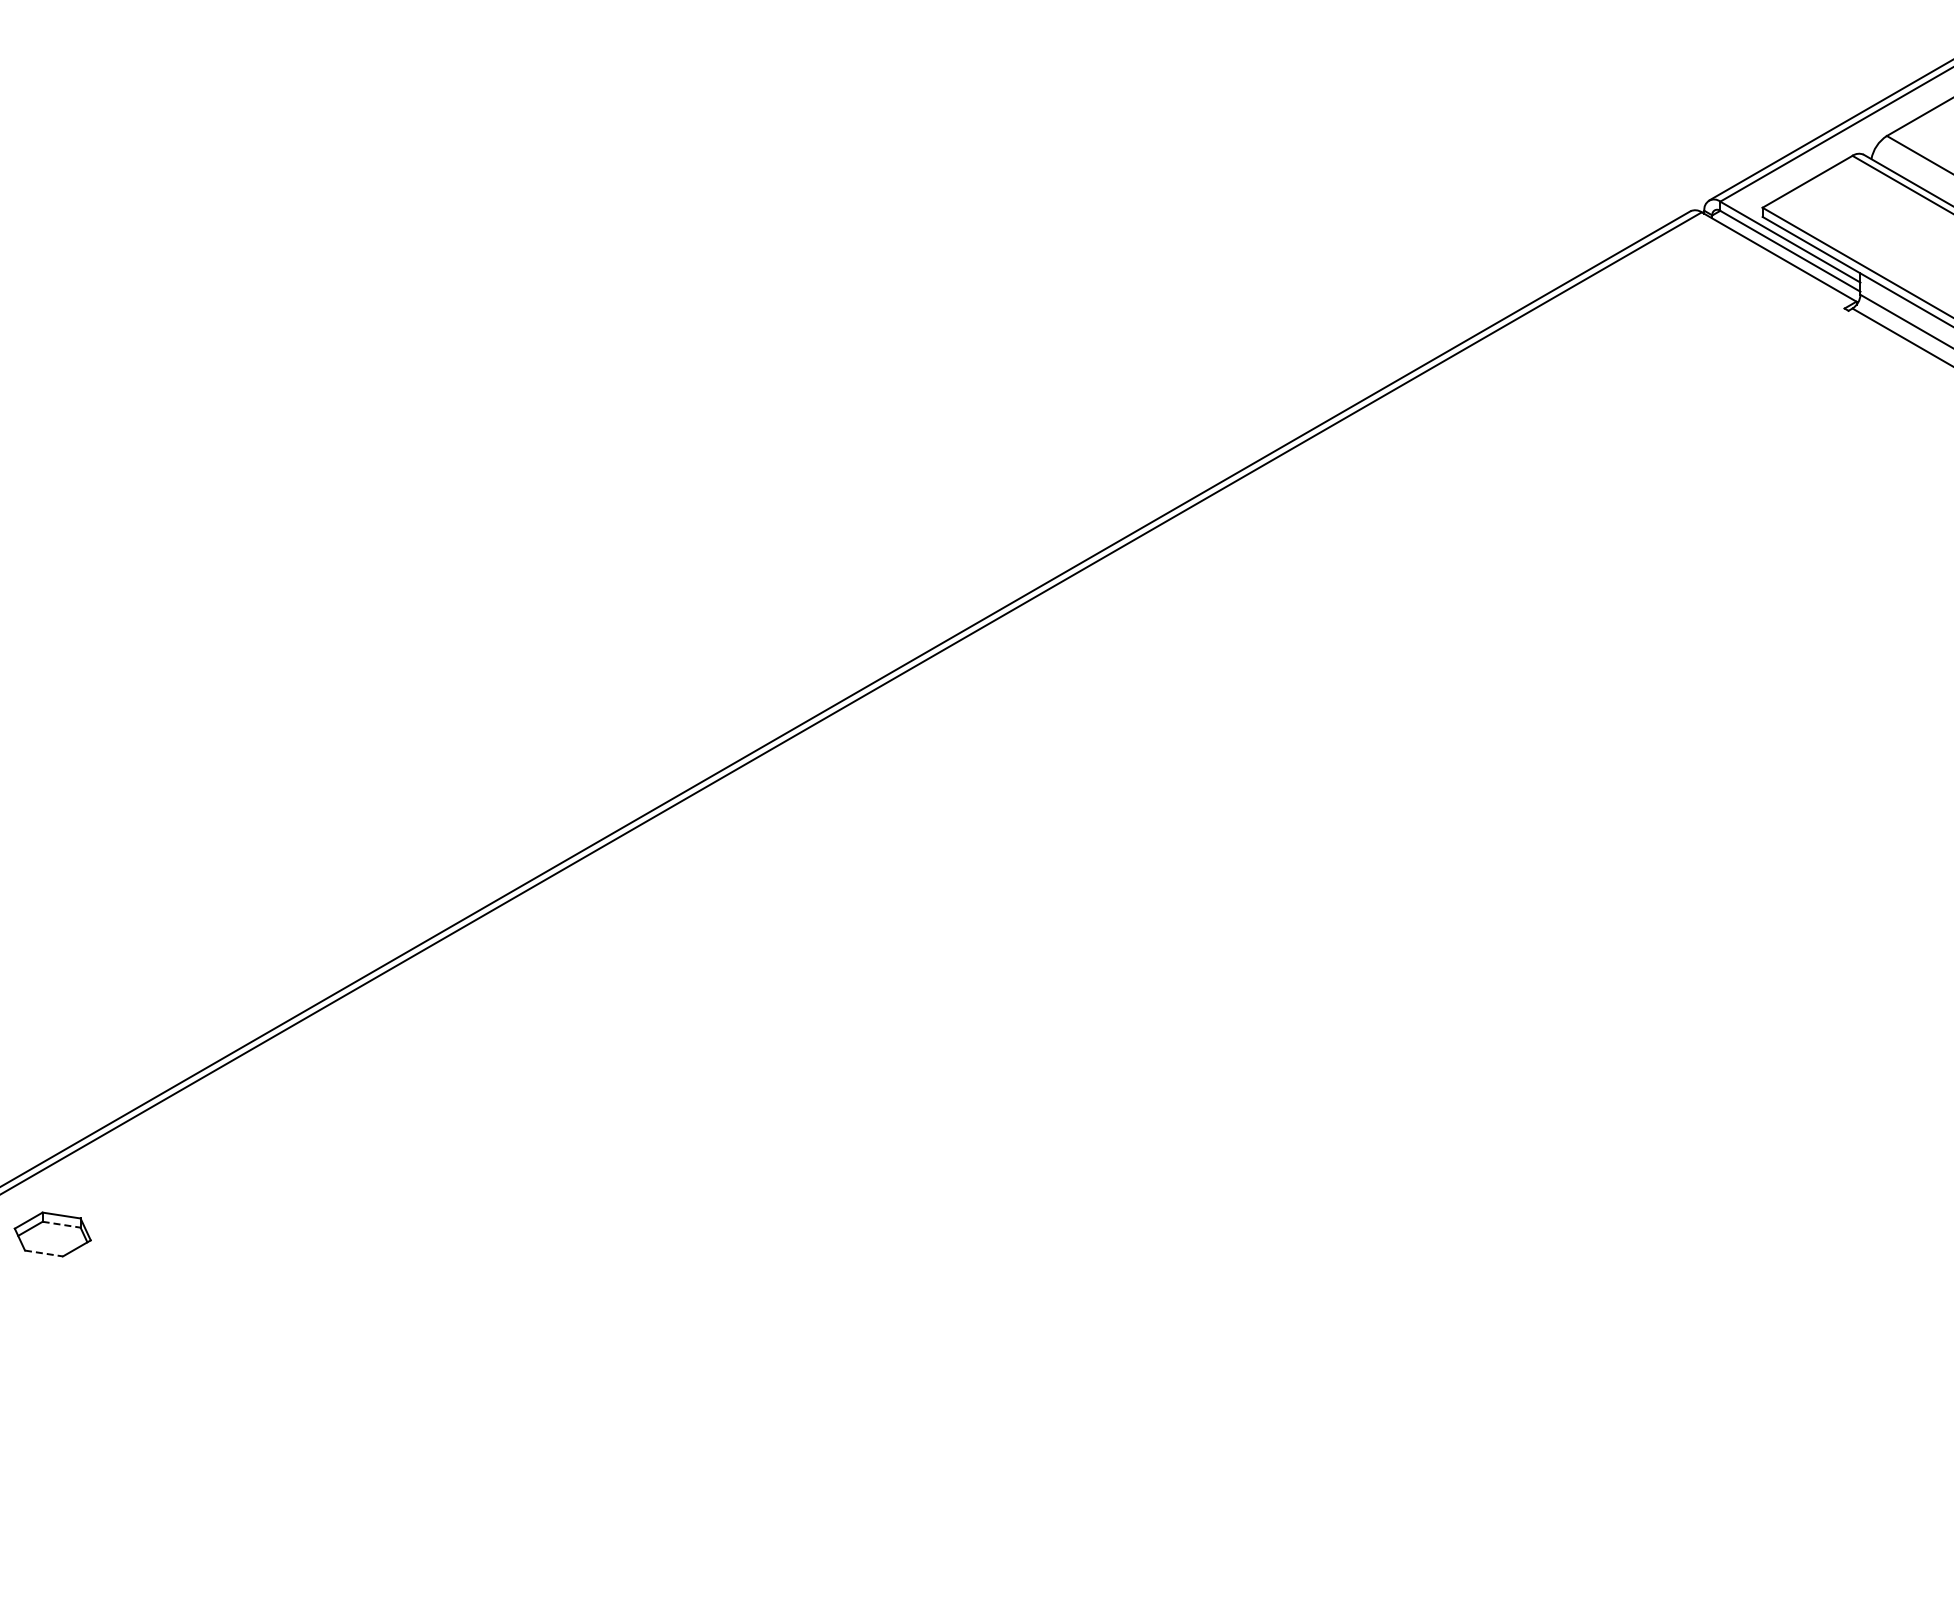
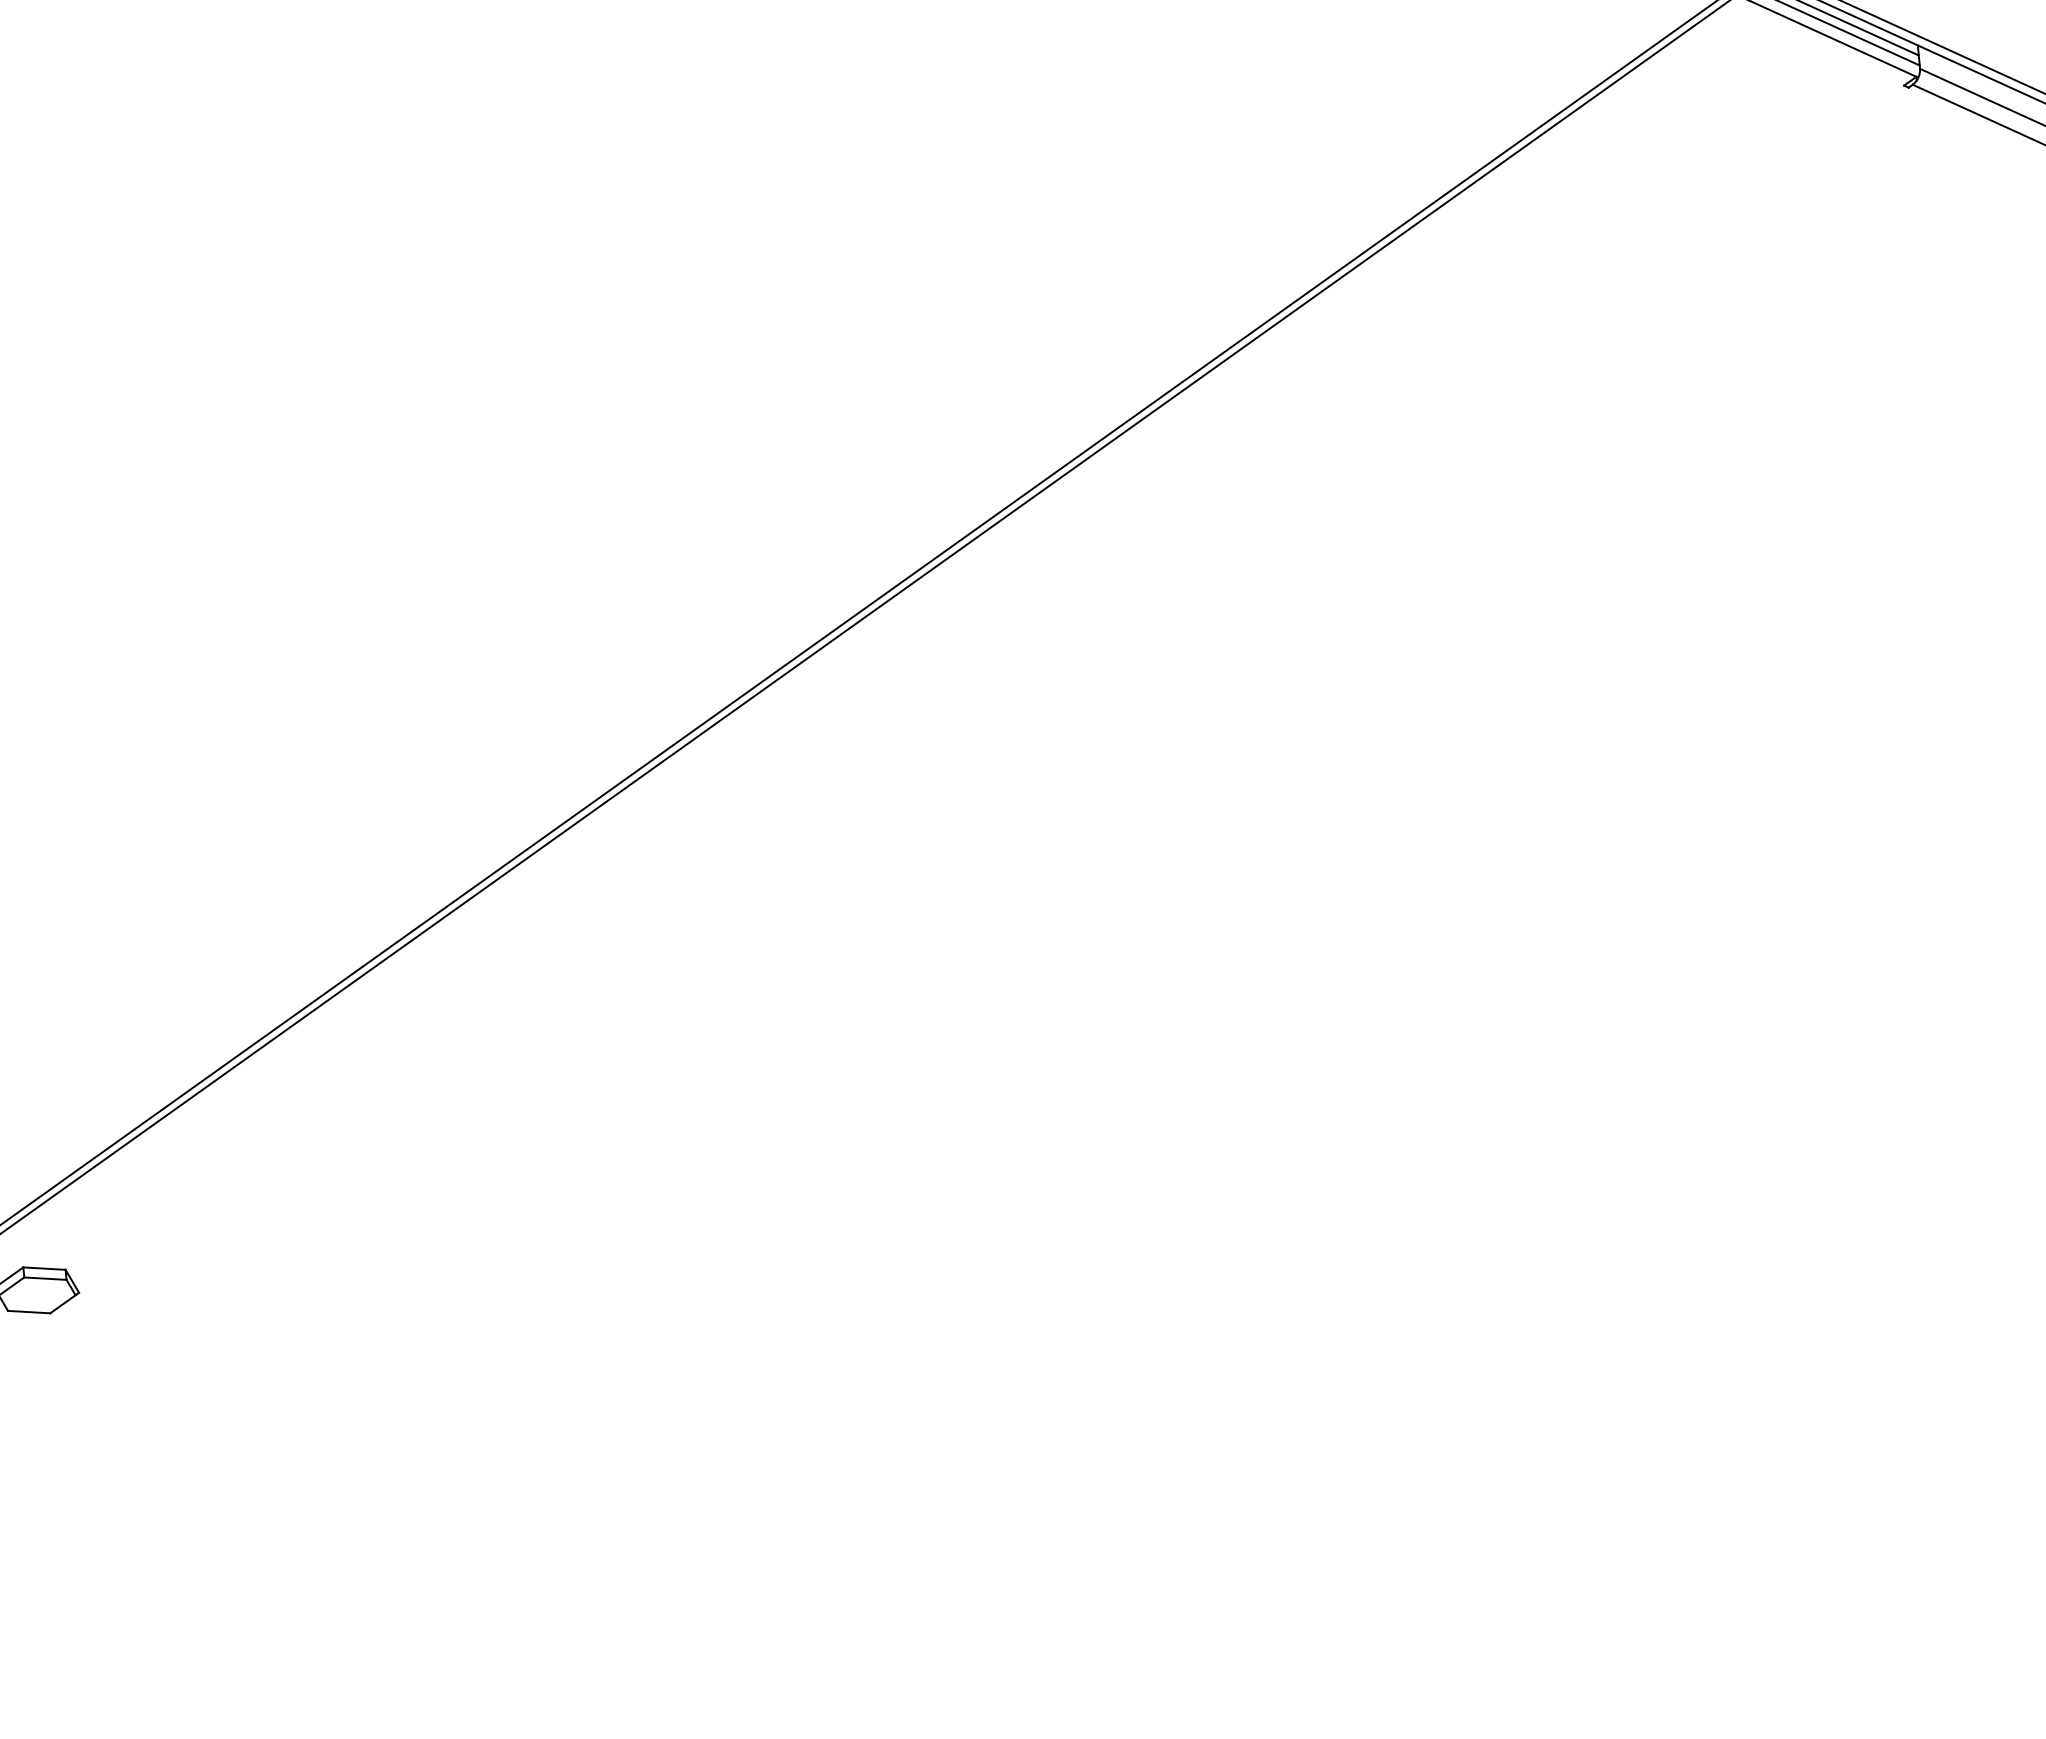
line: (62, 1224) -> (46, 1278), dashed -> solid
line: (44, 1253) -> (29, 1312), dashed -> solid

